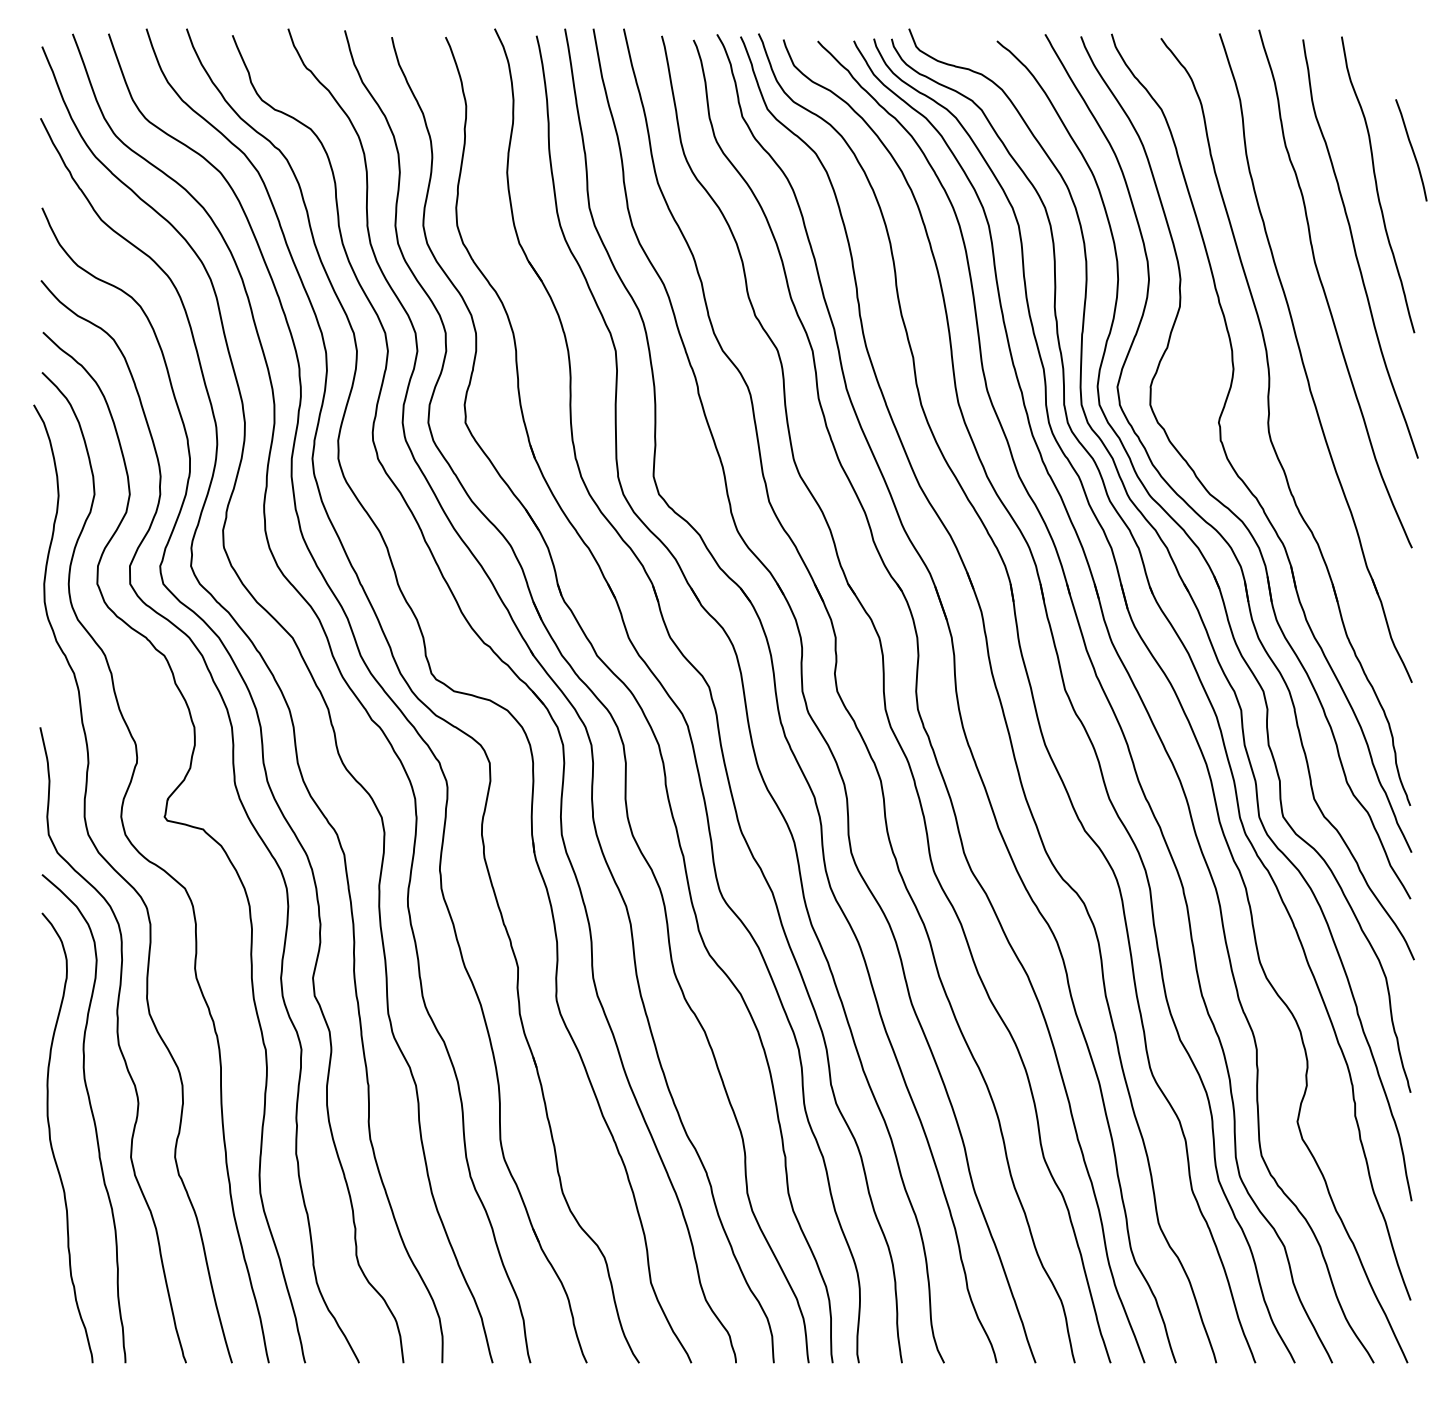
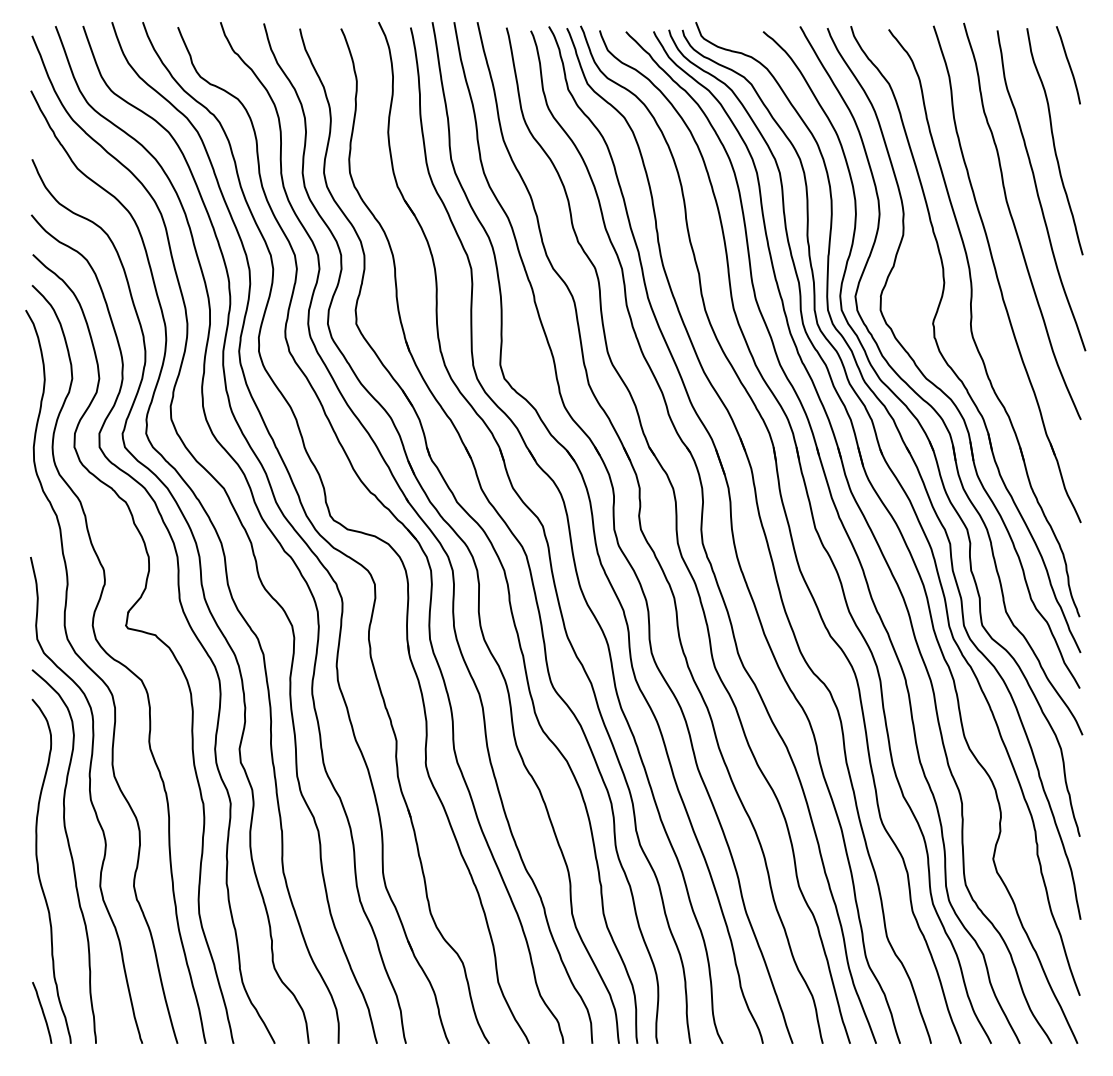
curve: (1411, 150) -> (1068, 65), moved
curve: (55, 1322) -> (42, 1012), added

